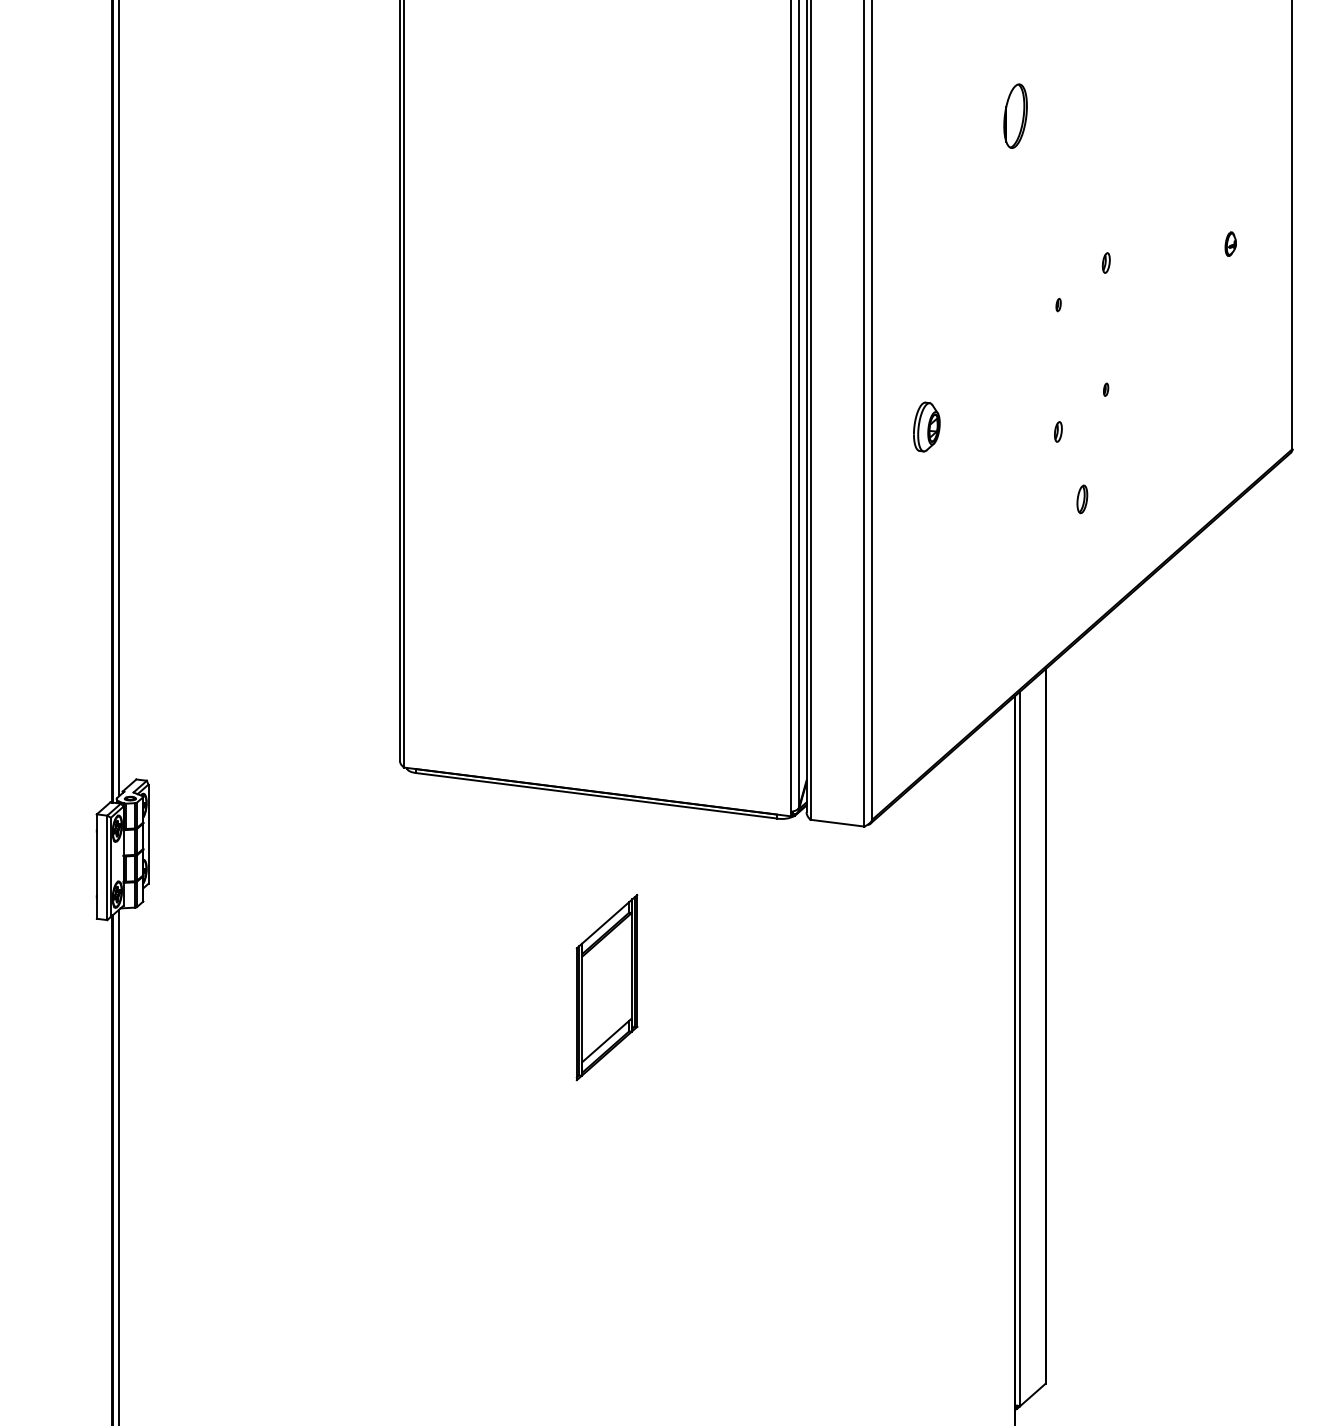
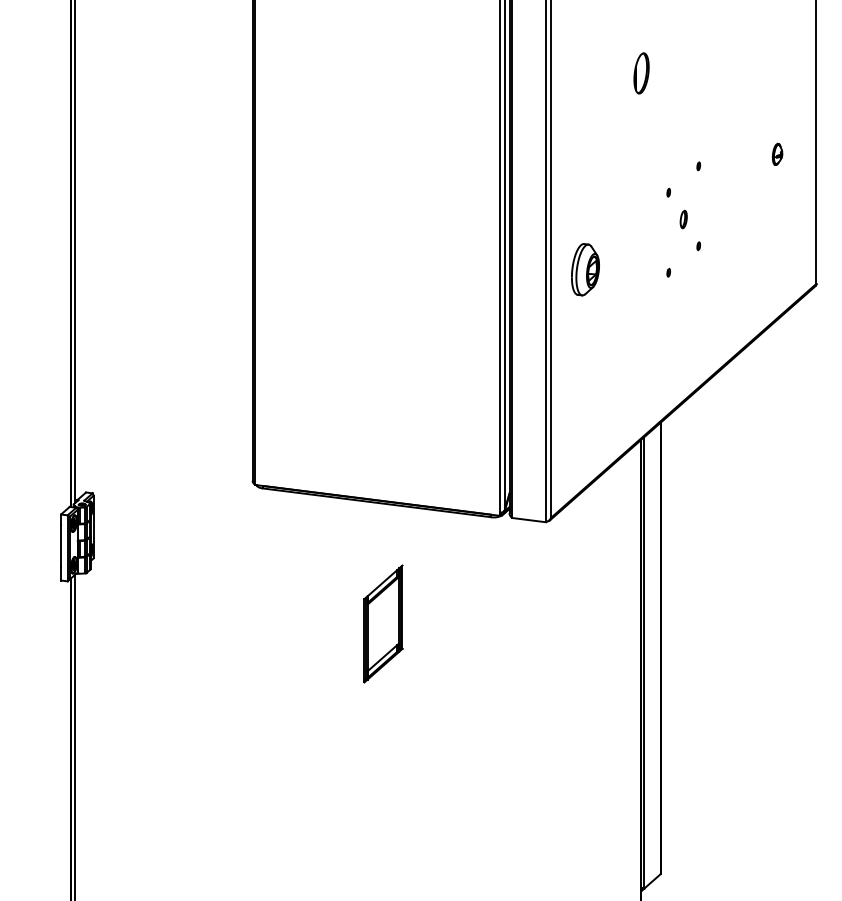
part: (1230, 242) -> (777, 153), size x1.43
part: (1105, 263) -> (698, 166), size x0.62
part: (926, 426) -> (585, 269), size x1.67
part: (1058, 431) -> (668, 272), size x0.62
part: (1081, 499) -> (683, 219), moved

